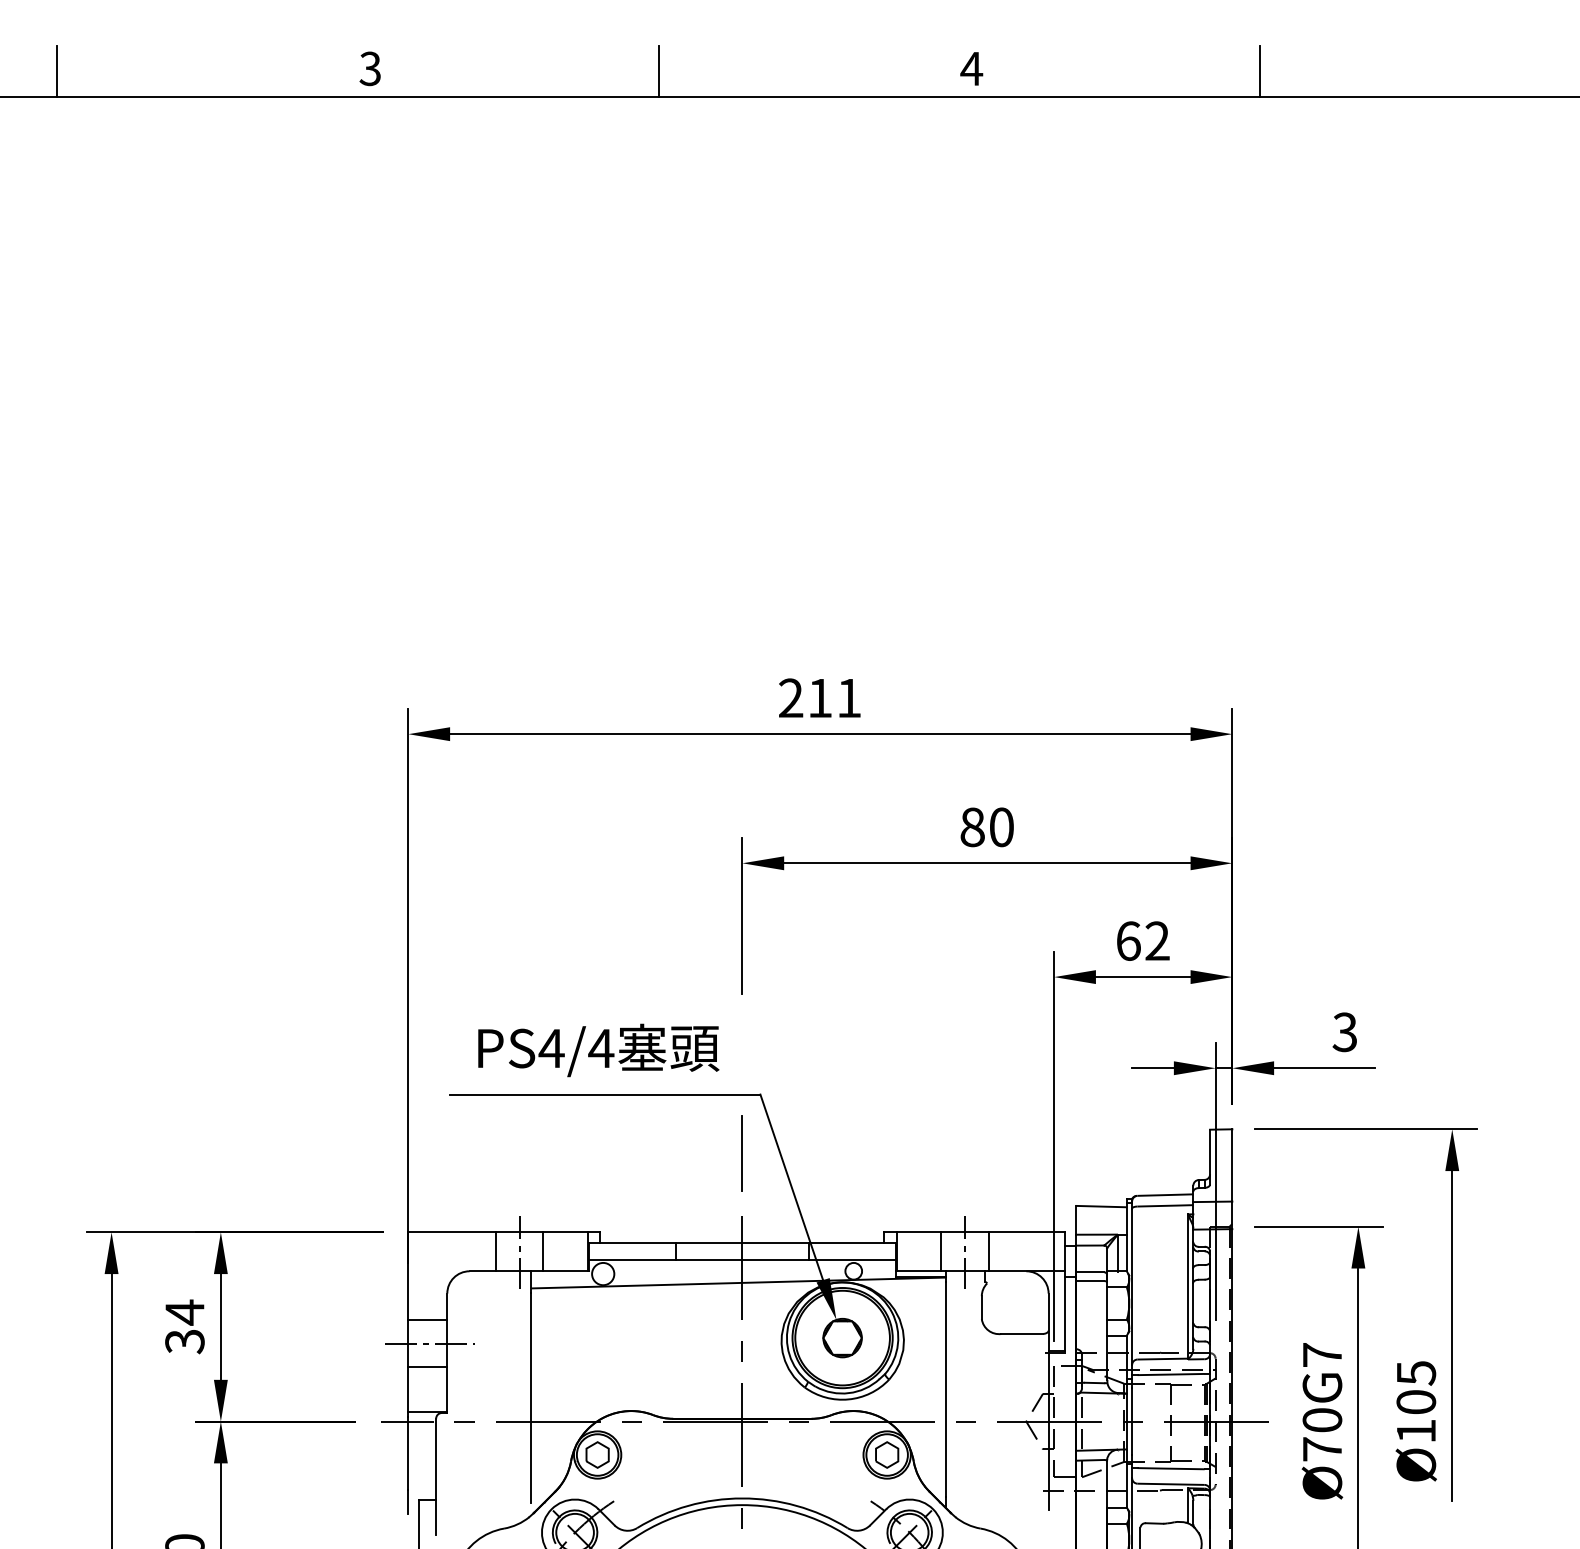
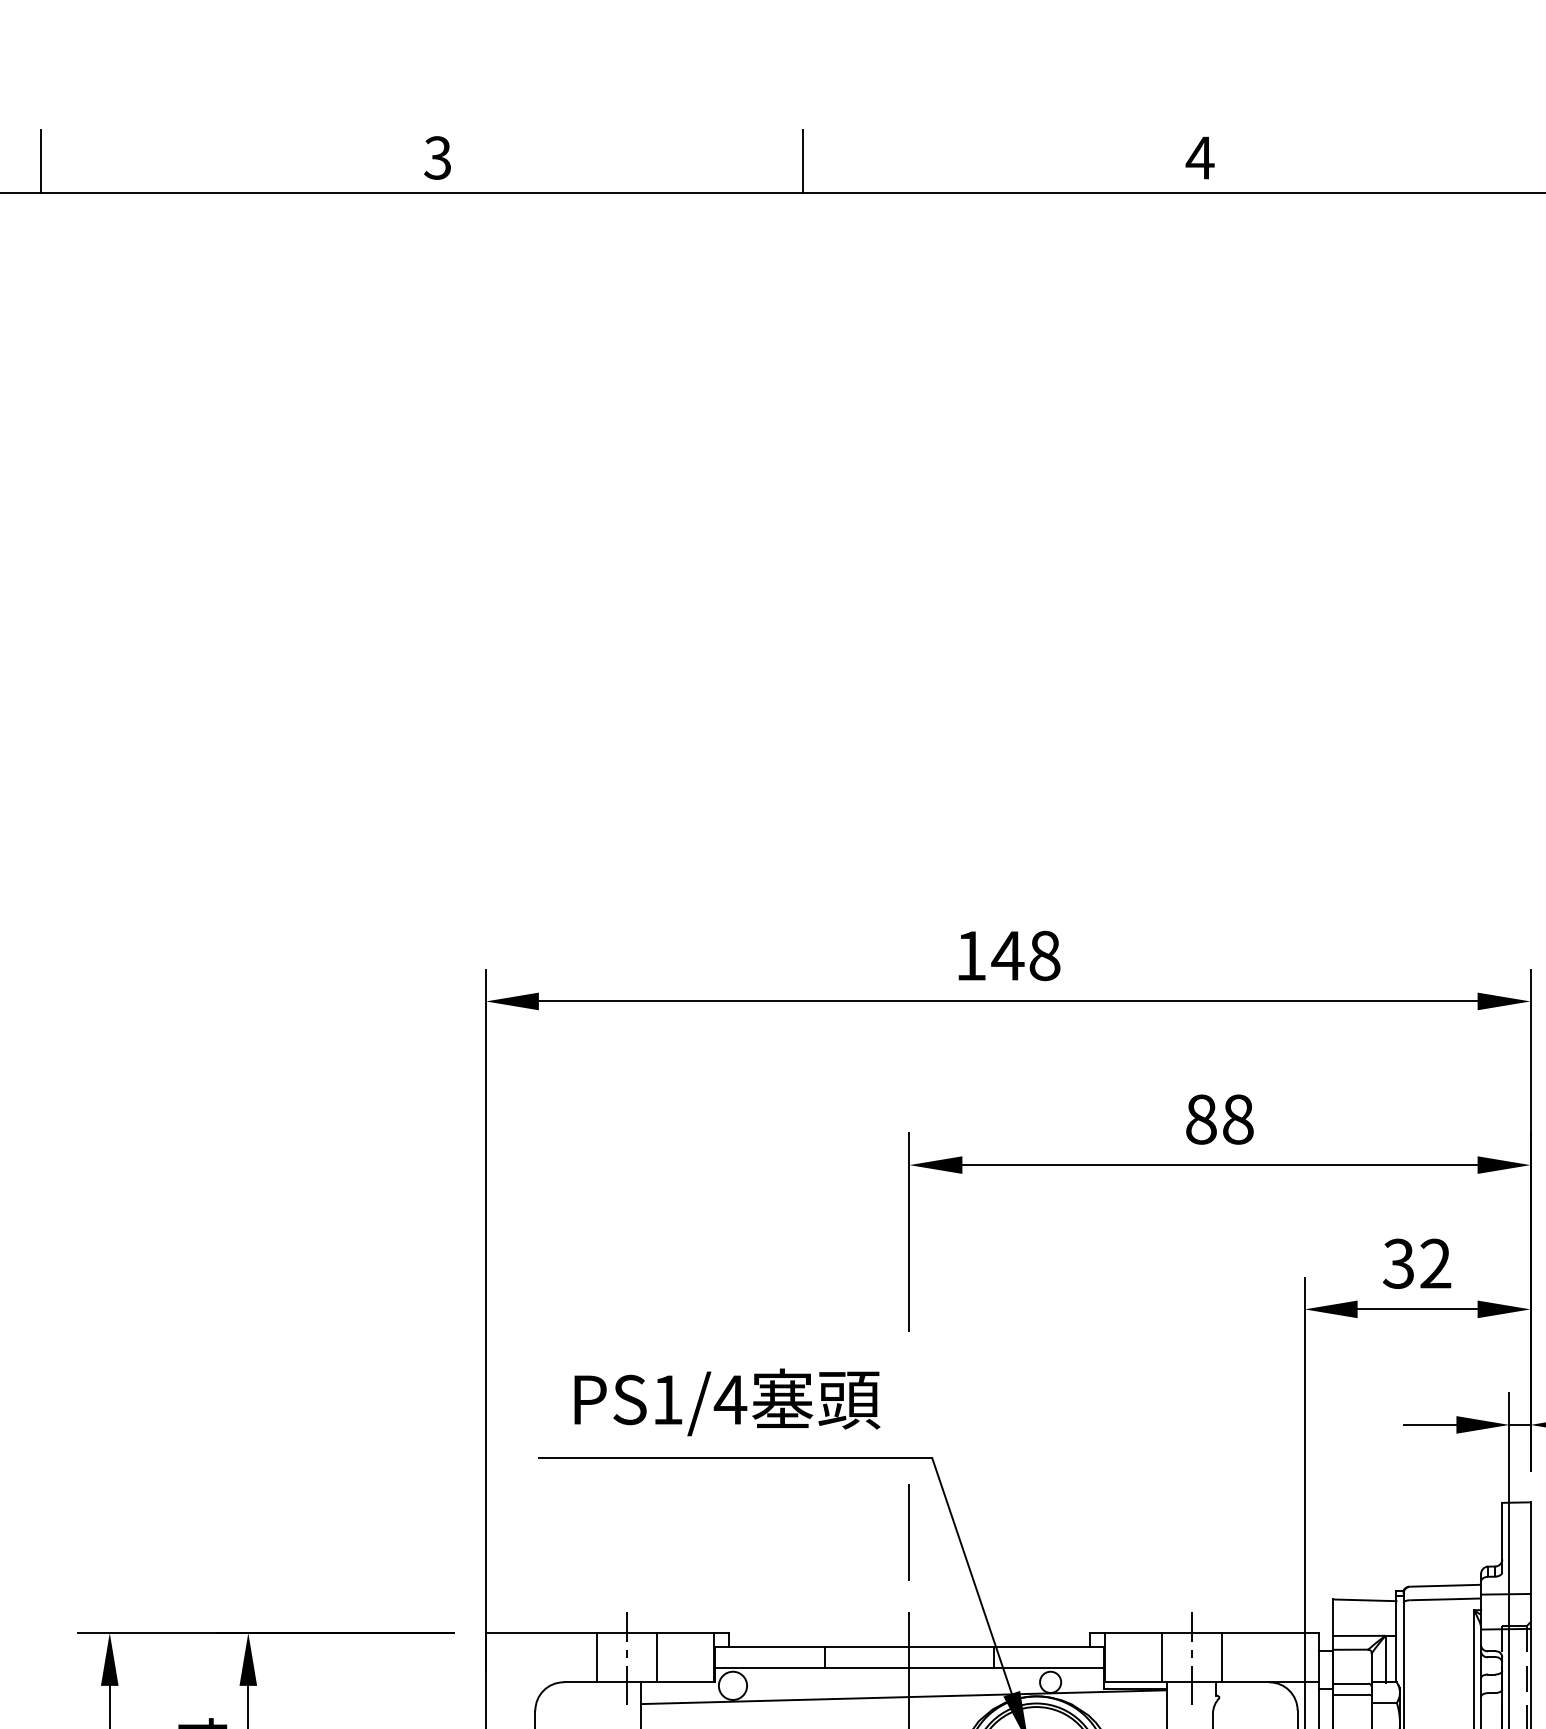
text: (820, 698) -> (1008, 956), 211 -> 148
text: (1001, 826) -> (1237, 1118), 80 -> 88
text: (1128, 940) -> (1398, 1262), 62 -> 32
text: (551, 1048) -> (667, 1399), PS4/4 -> PS1/4

